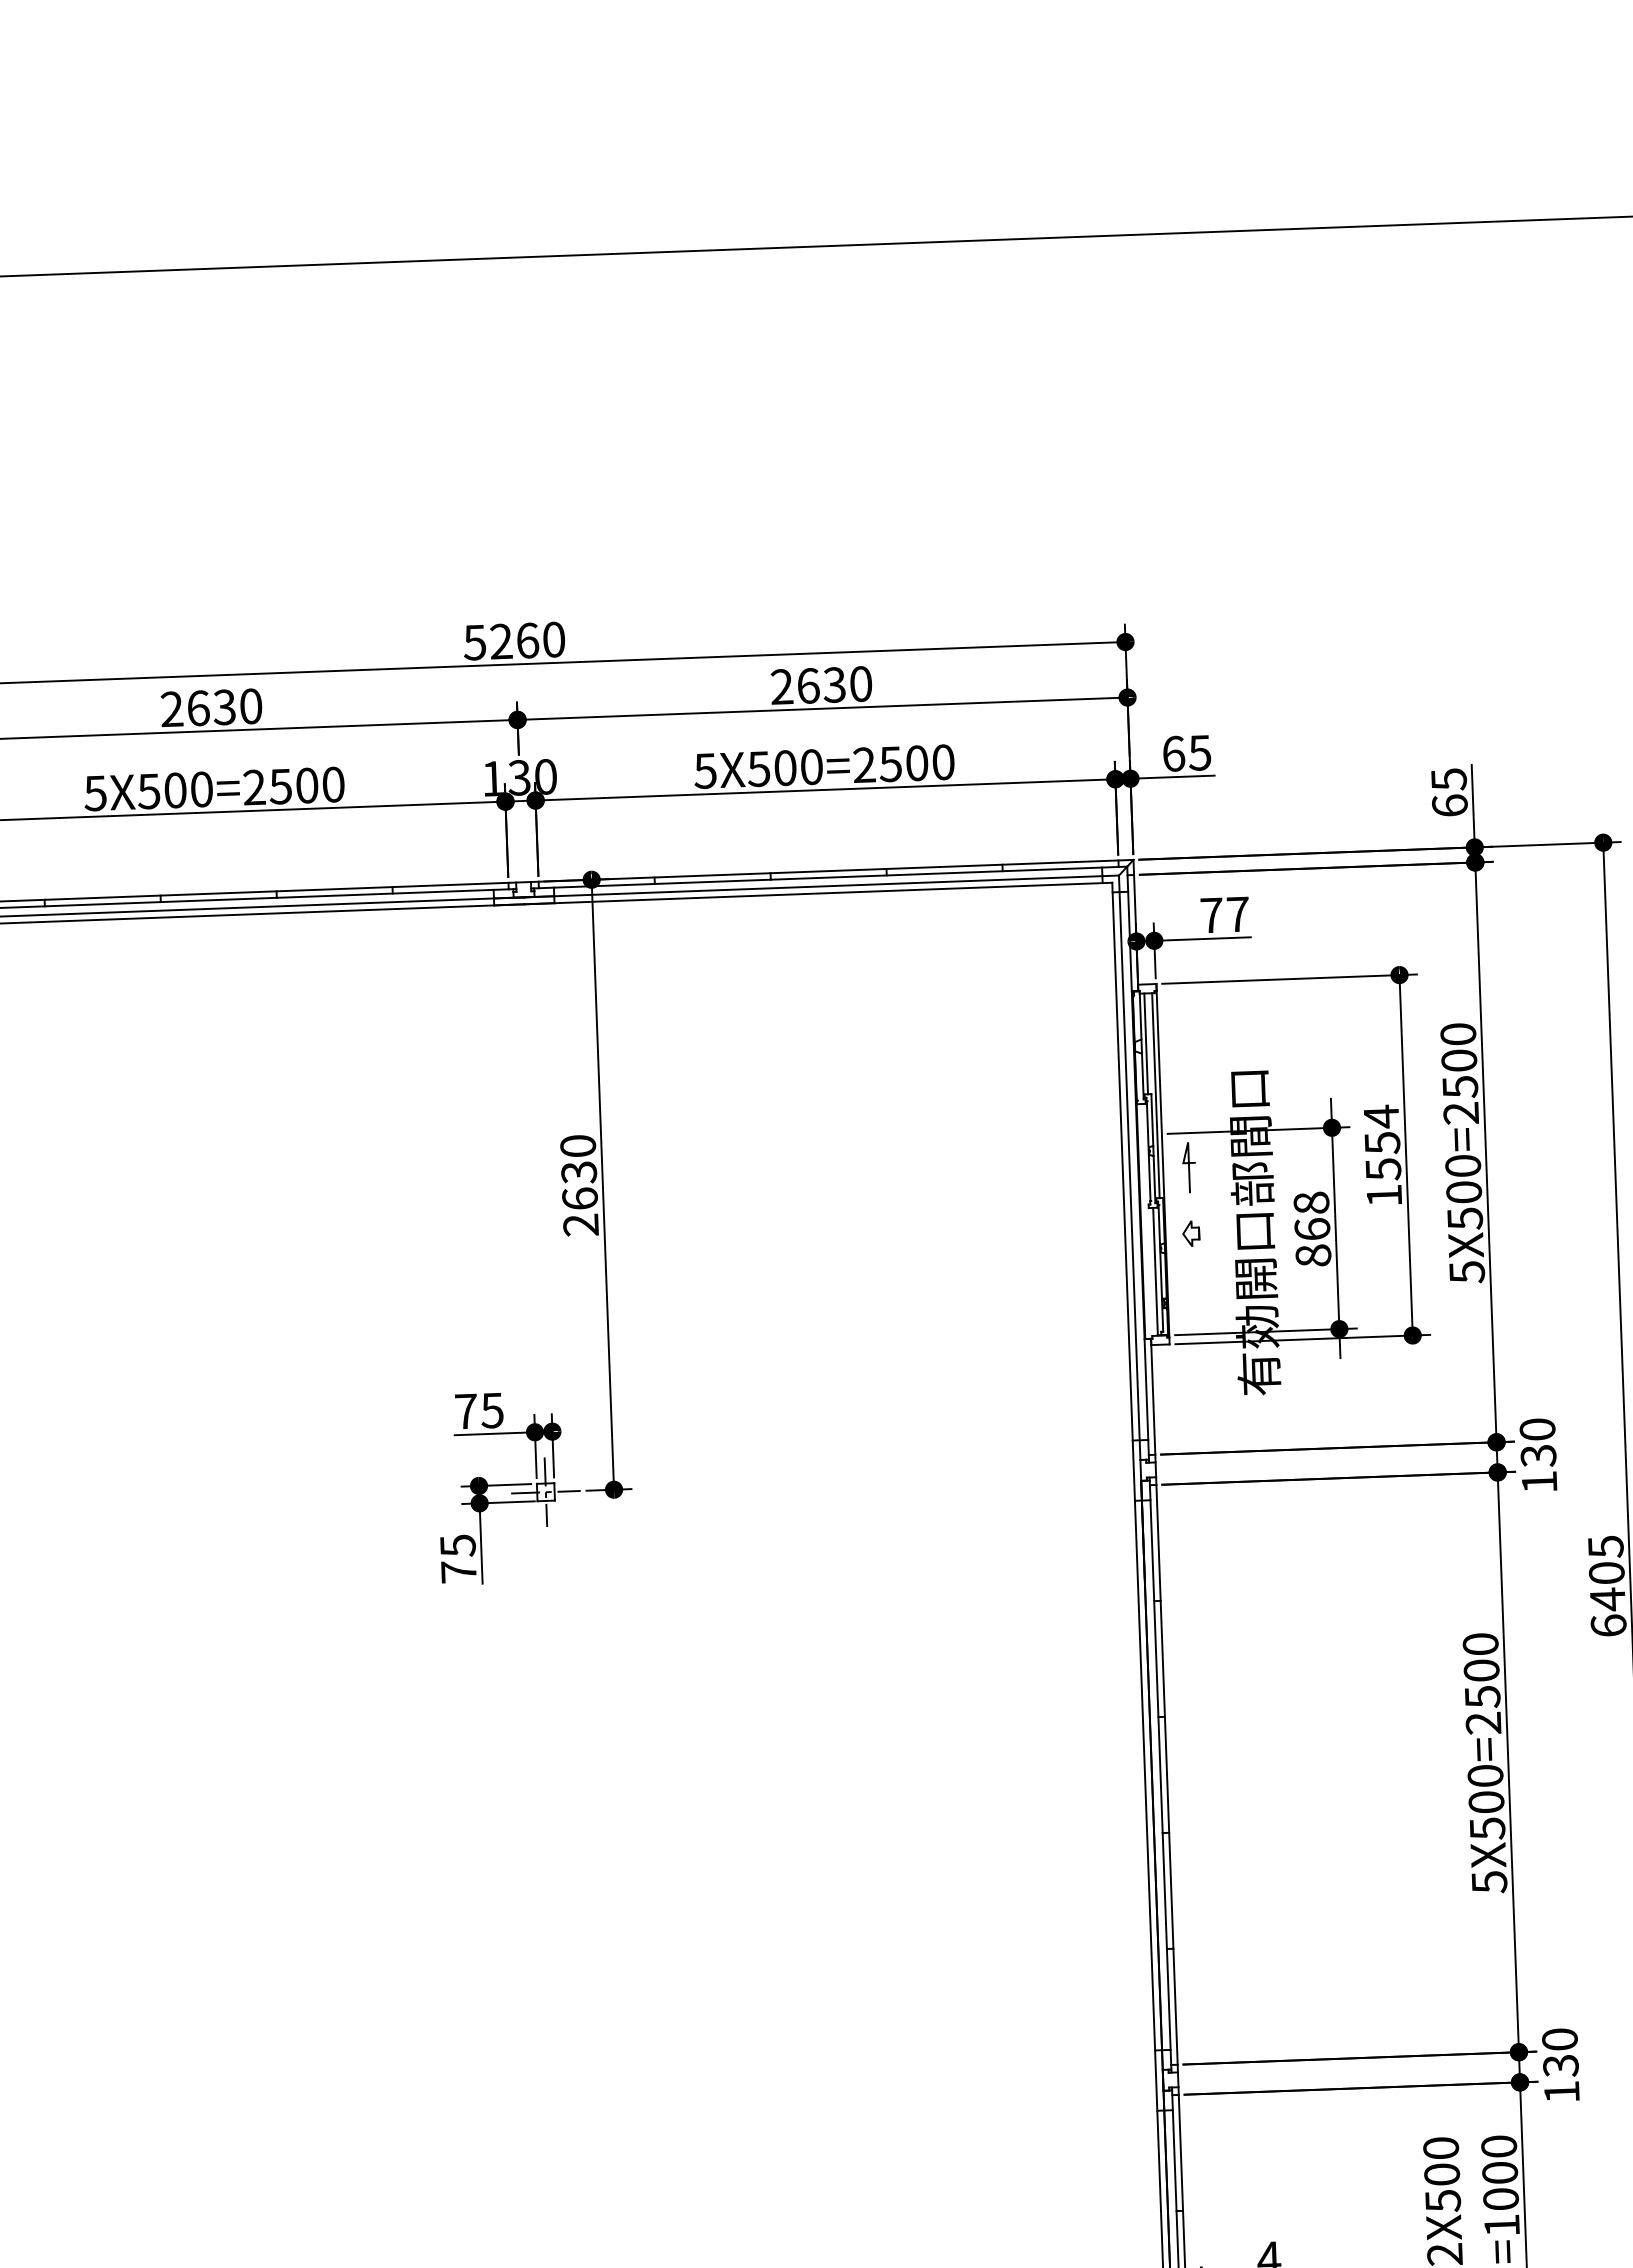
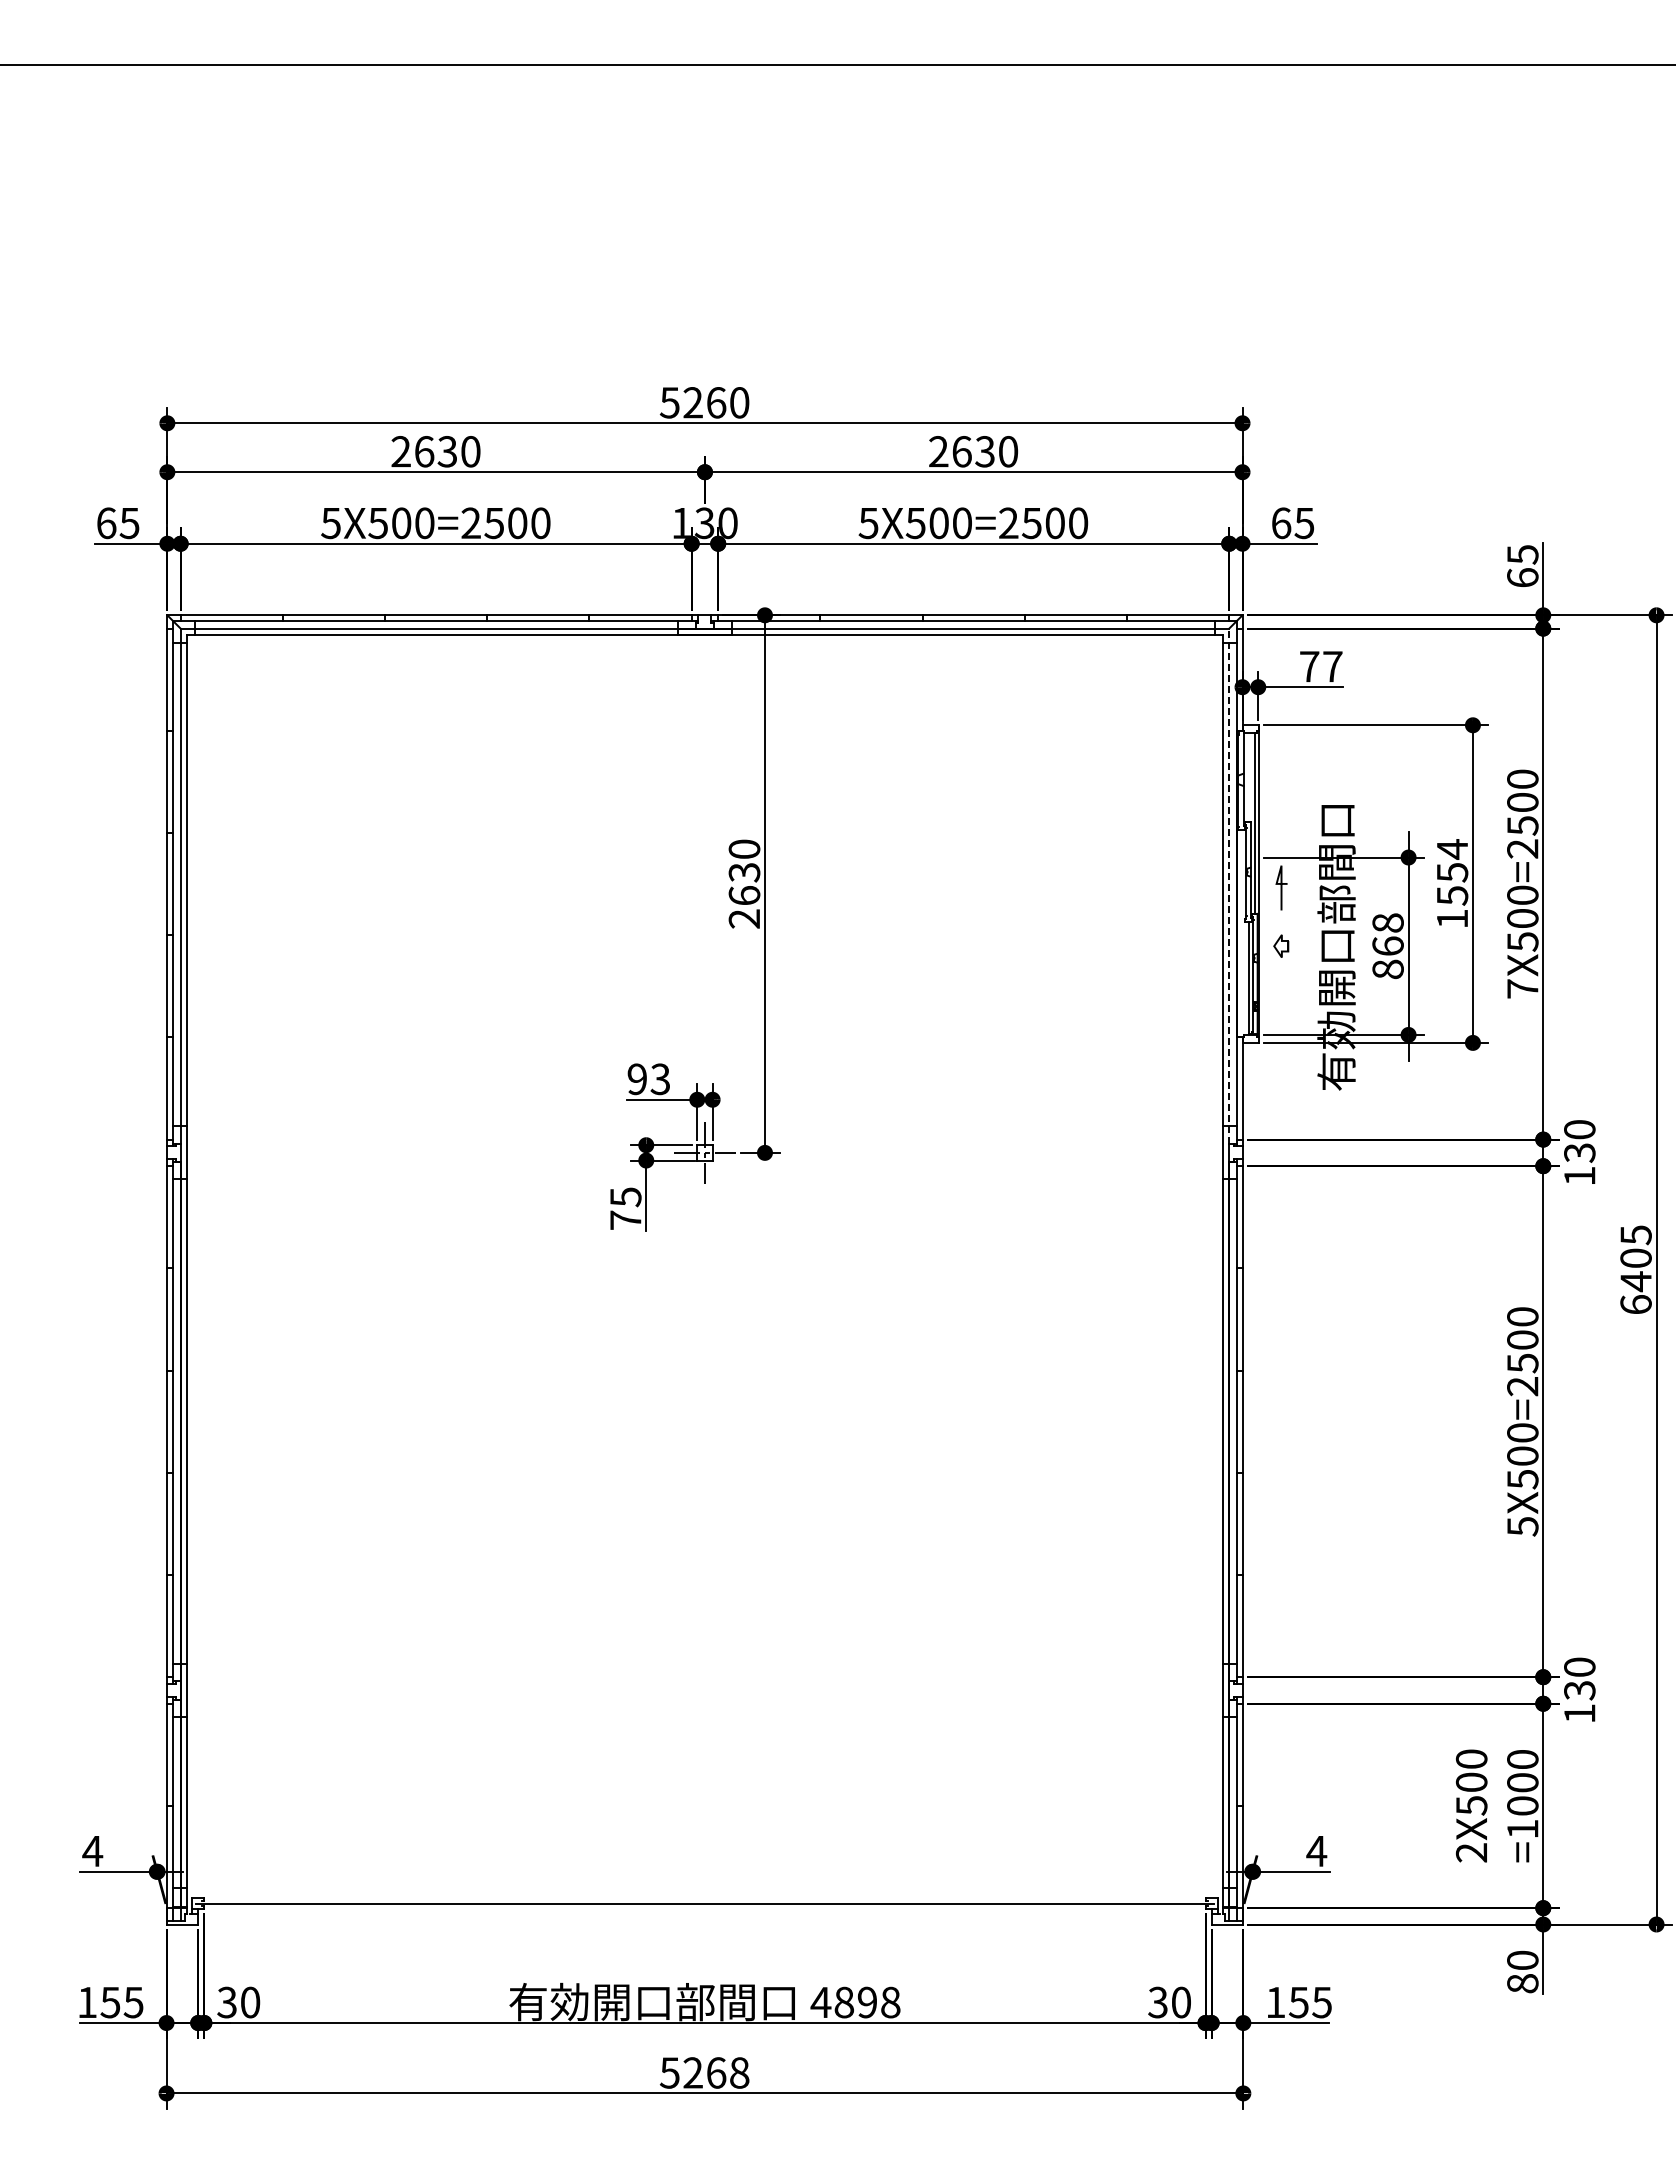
line: (1145, 1043) -> (1247, 777), removed
line: (1130, 1168) -> (1229, 886), solid -> dashed
text: (1466, 1272) -> (1522, 989), 5X500=2500 -> 7X500=2500
text: (478, 1411) -> (648, 1079), 75 -> 93

